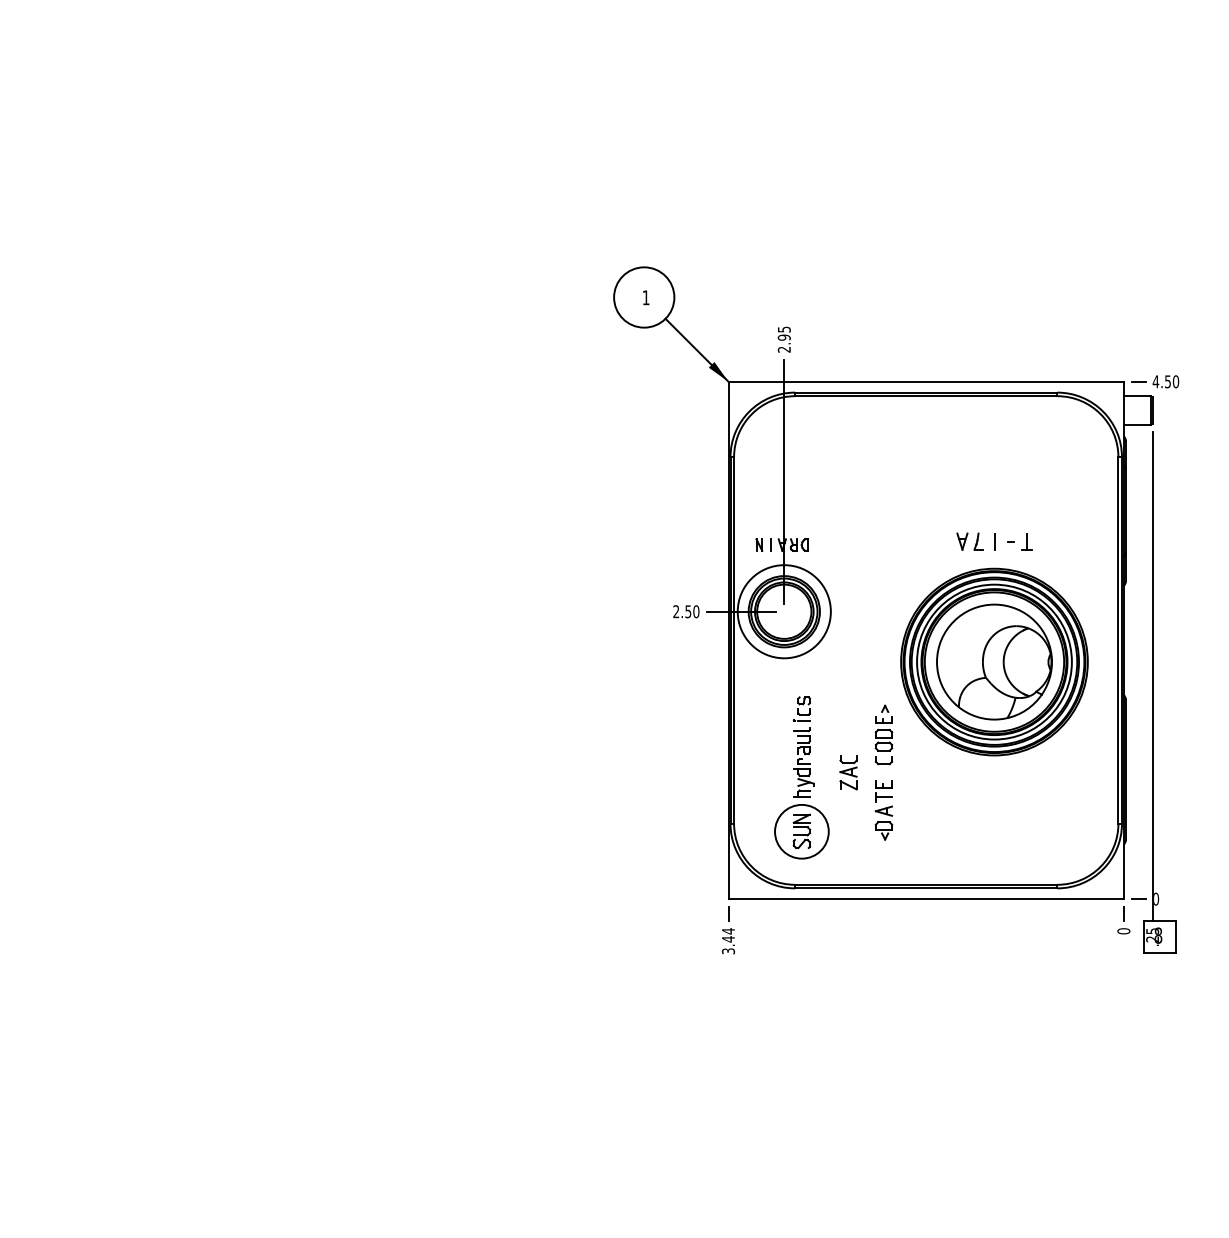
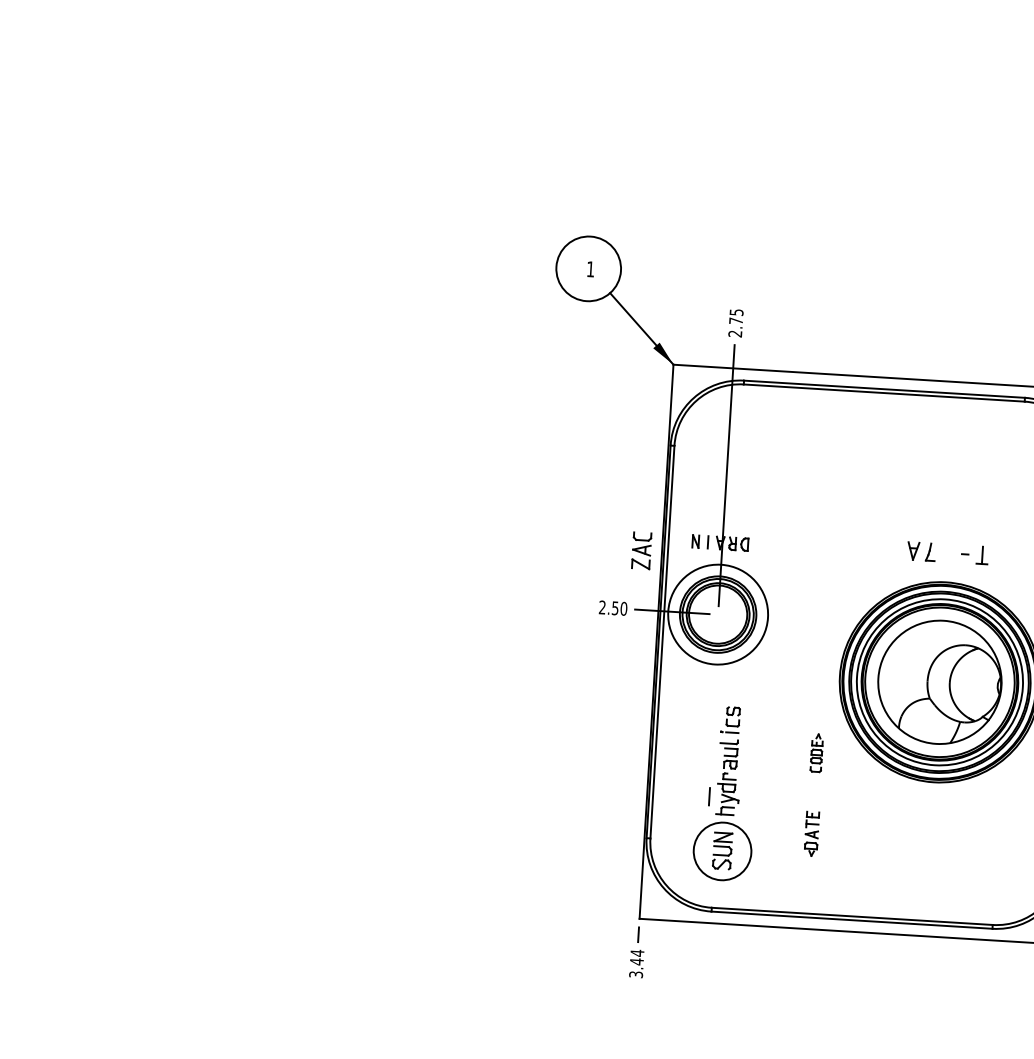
text: (783, 337) -> (735, 320), 2.95 -> 2.75
line: (994, 541) -> (709, 796), moved
part: (883, 734) -> (816, 752), size x0.6
part: (848, 772) -> (641, 550), moved
part: (883, 810) -> (811, 833), size x0.7

